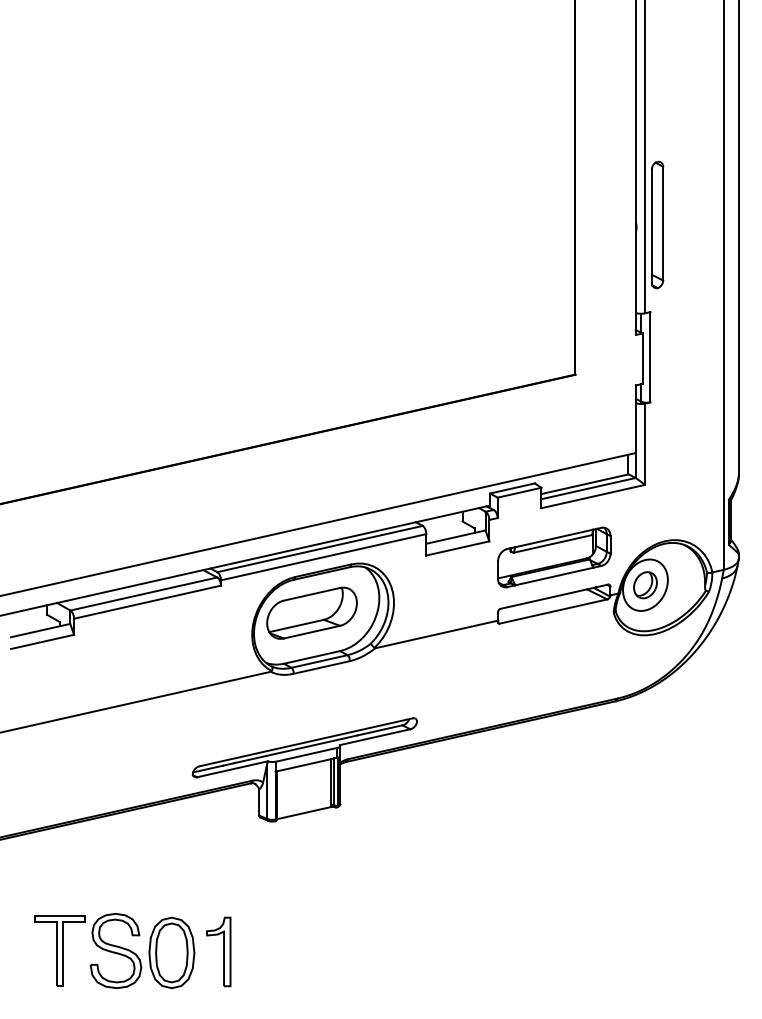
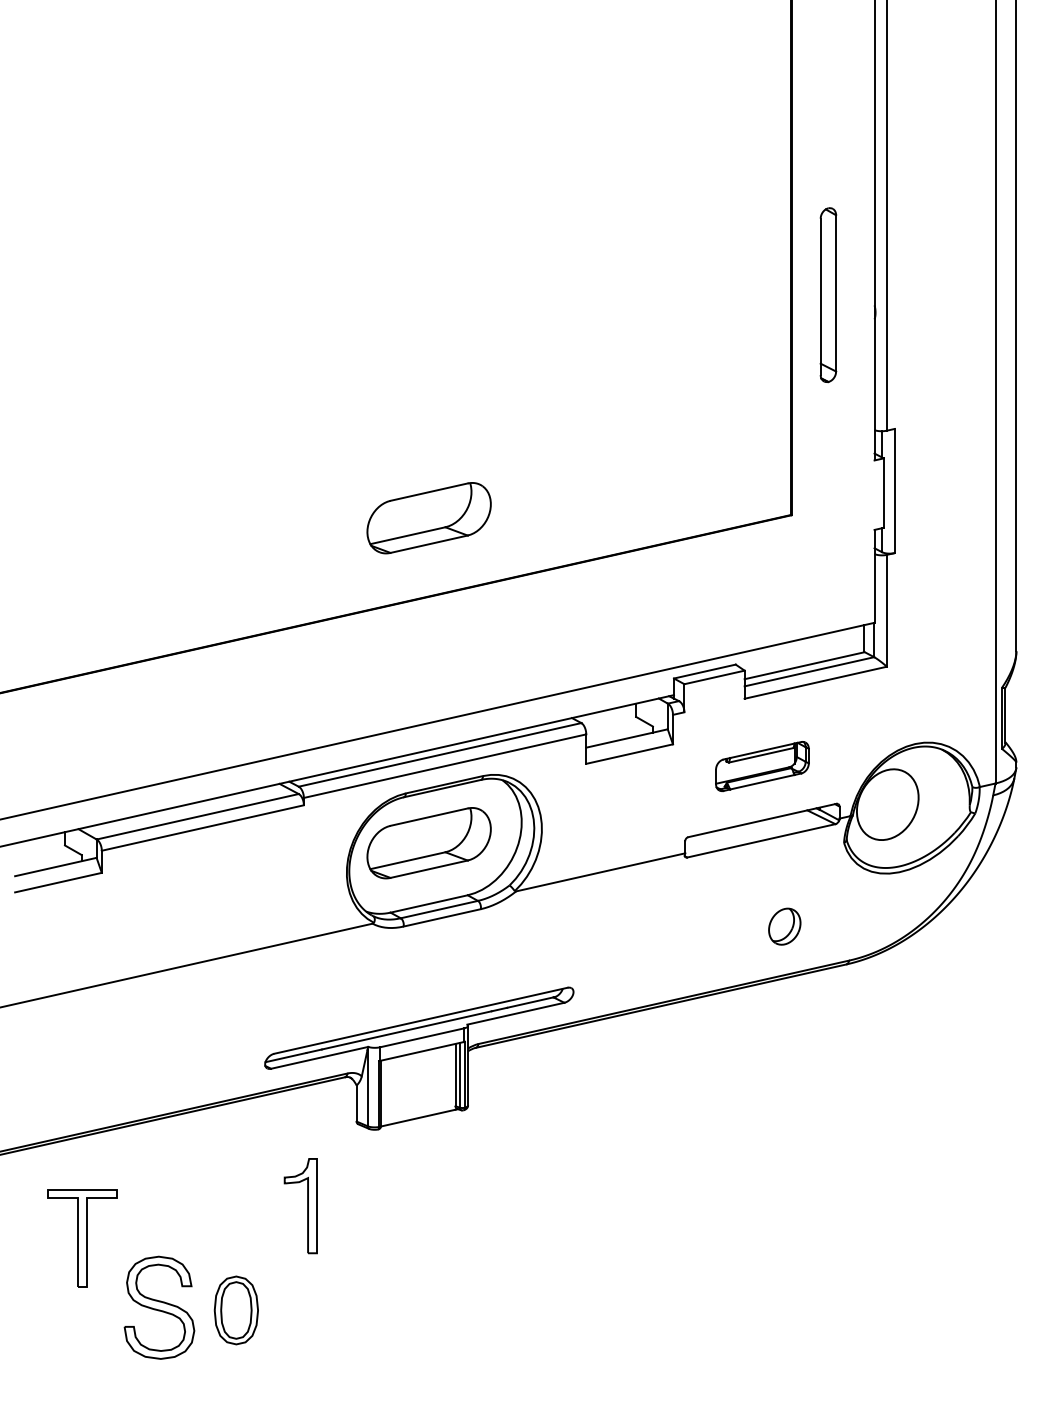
part: (657, 225) -> (828, 295), moved
part: (311, 377) -> (428, 518), added
part: (554, 557) -> (762, 766), size x0.6
part: (645, 585) -> (784, 926), moved
part: (60, 950) -> (82, 1238), moved
part: (171, 952) -> (236, 1310), size x0.7
part: (223, 952) -> (307, 1206), moved

